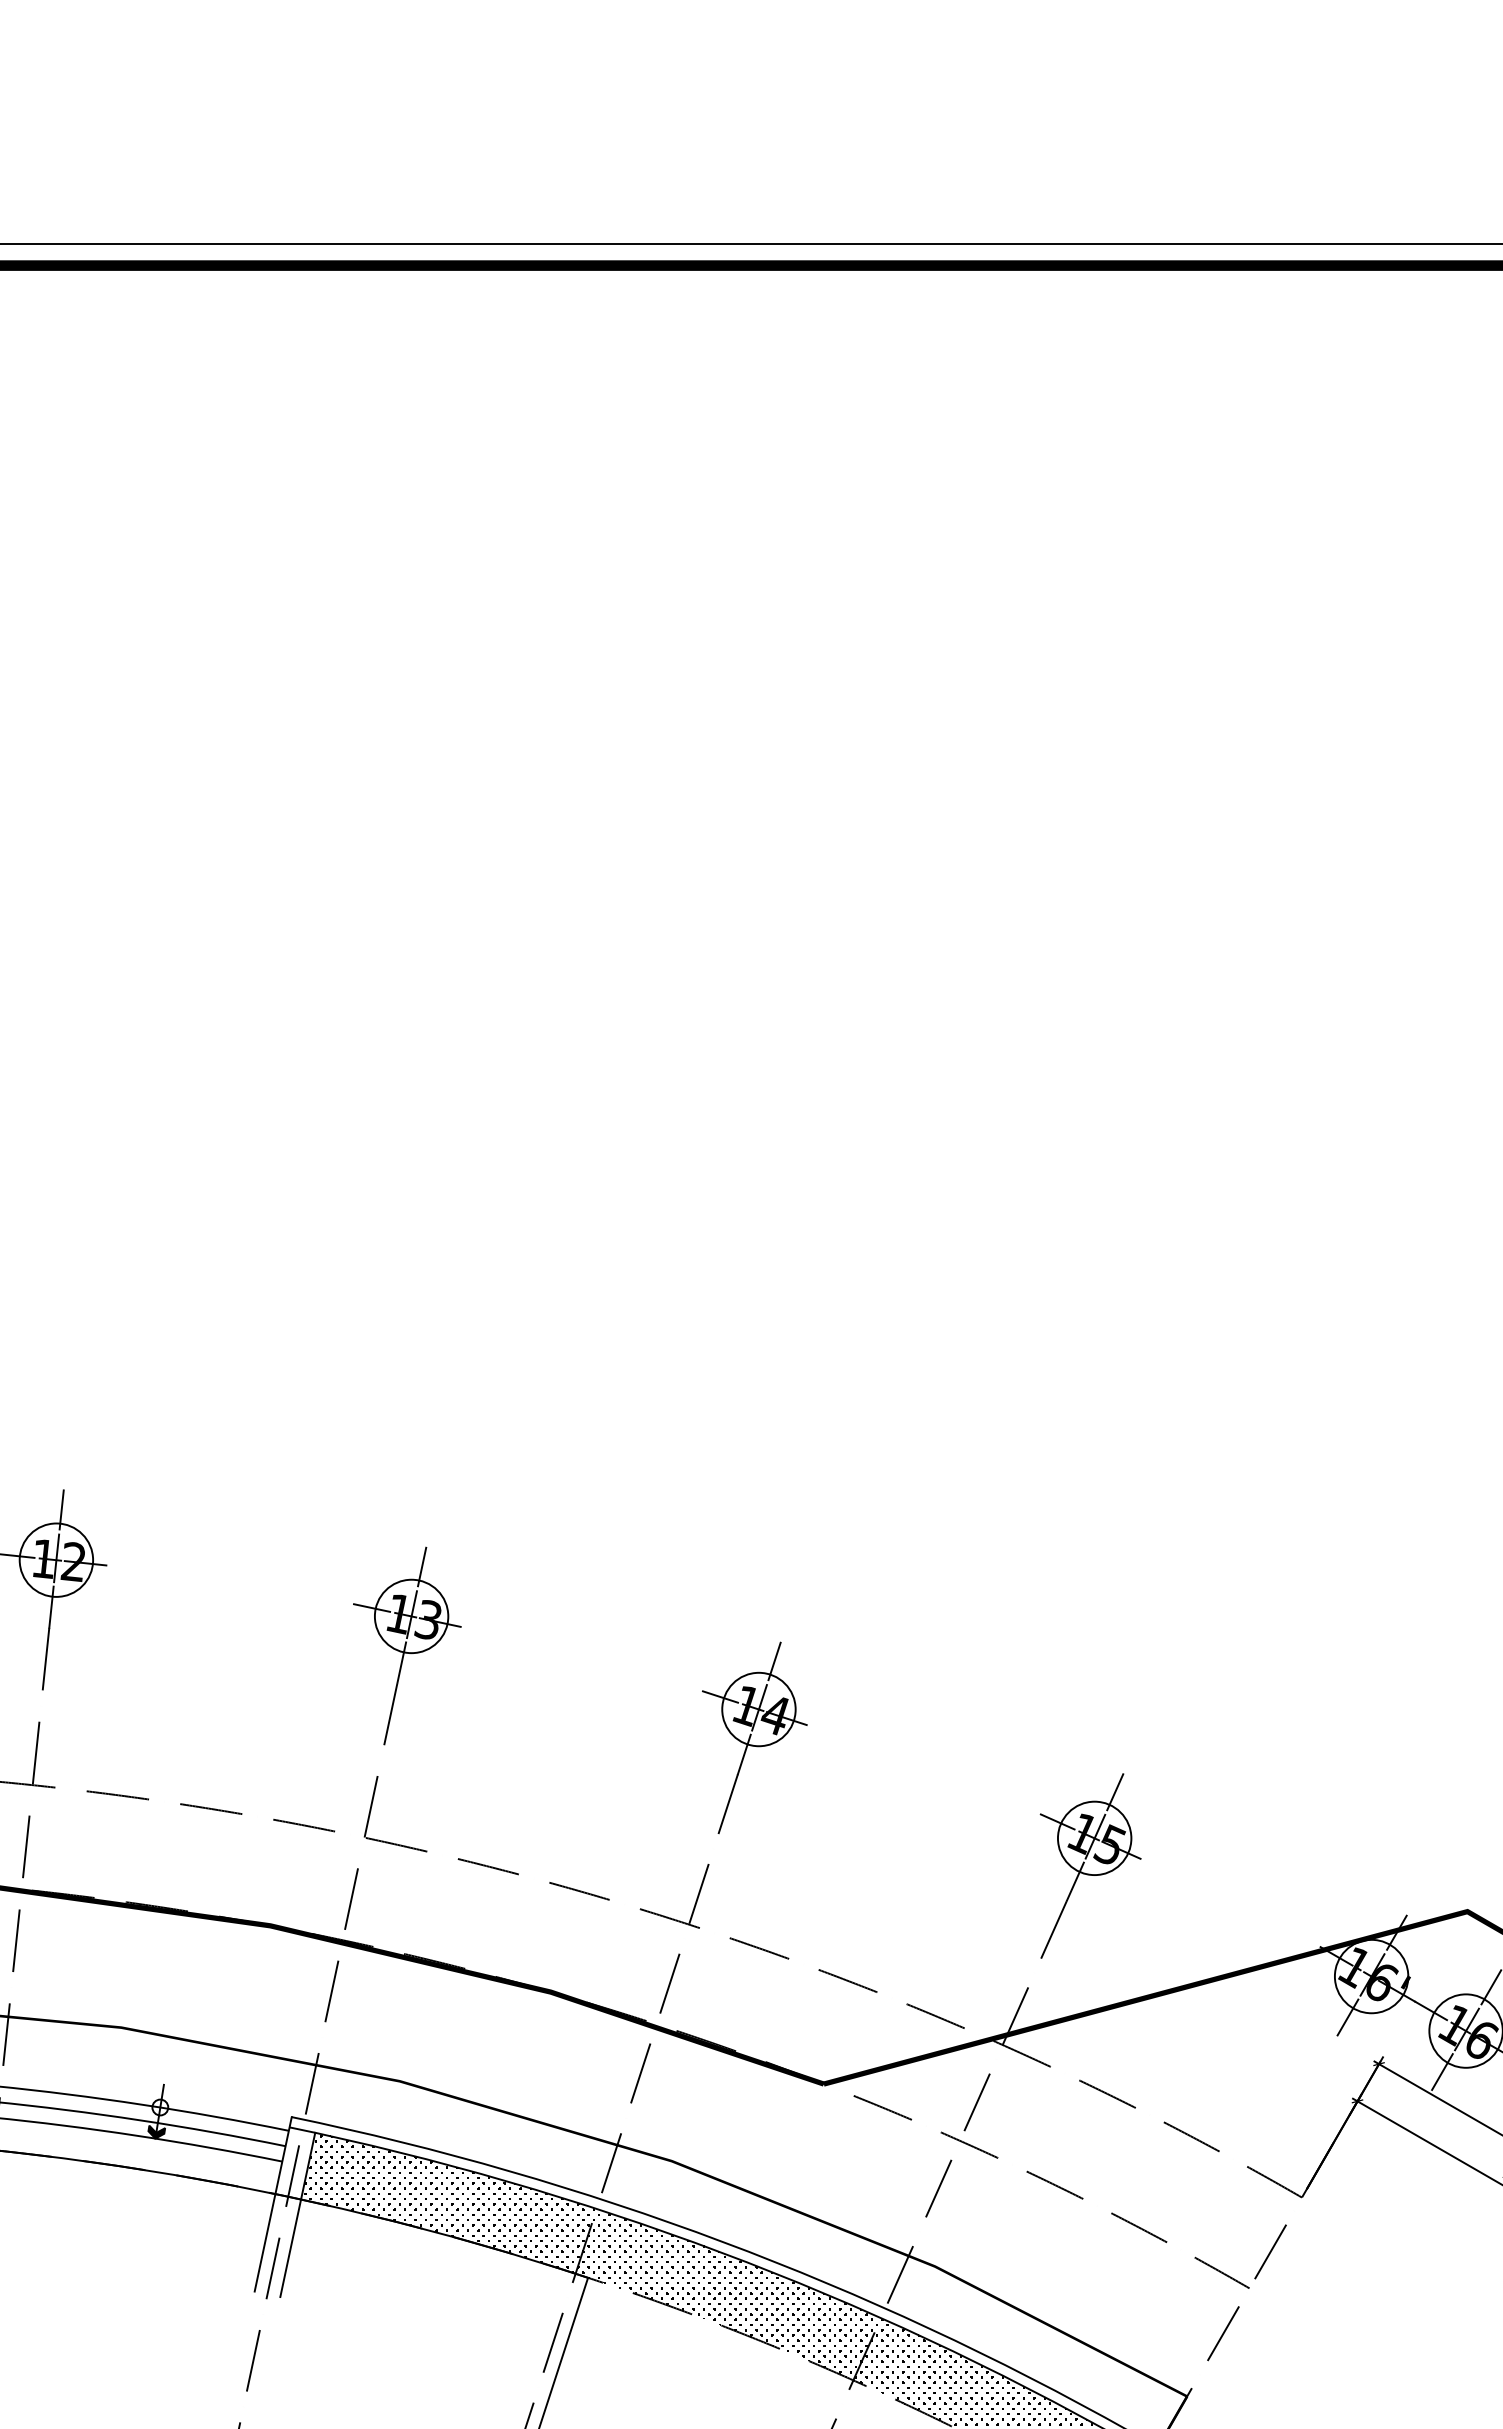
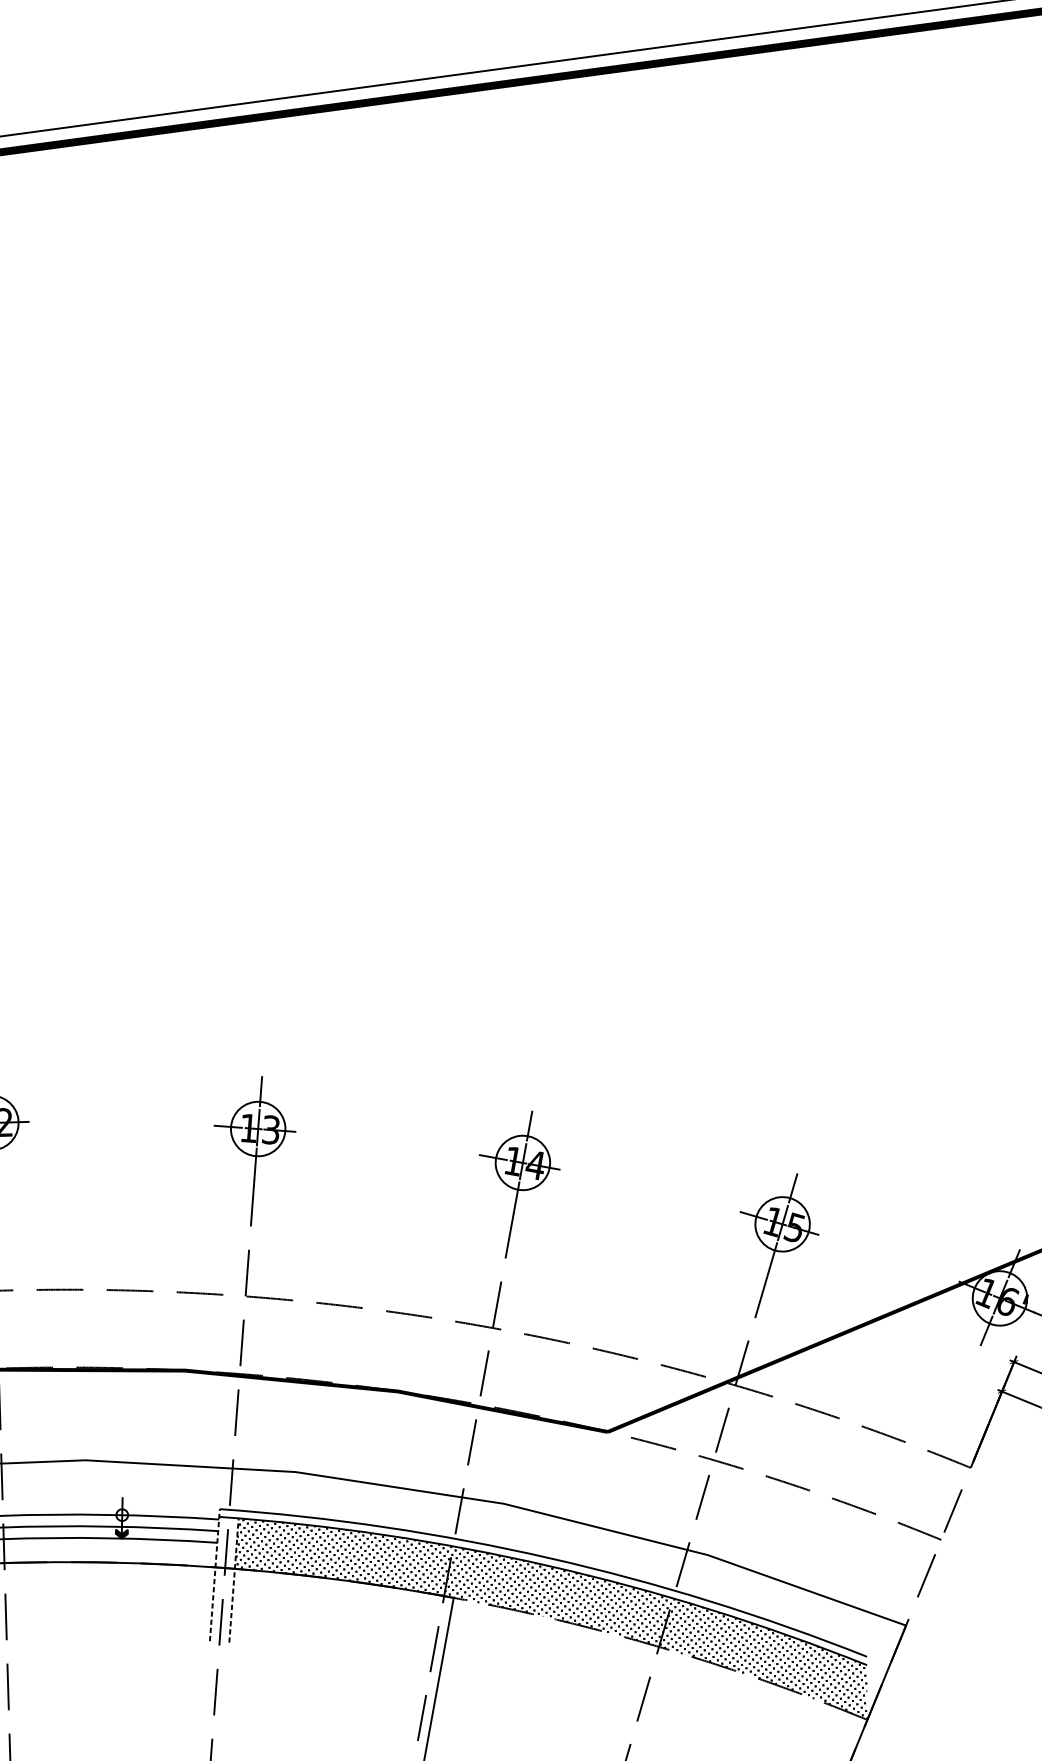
line: (273, 2203) -> (215, 1574), solid -> dashed
line: (297, 2214) -> (233, 1580), solid -> dashed

